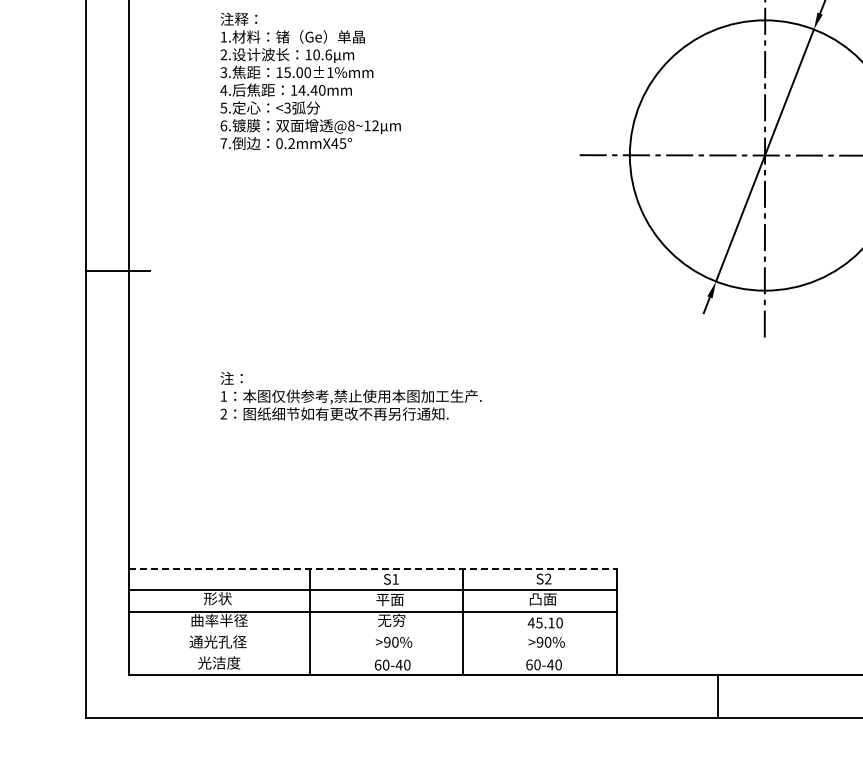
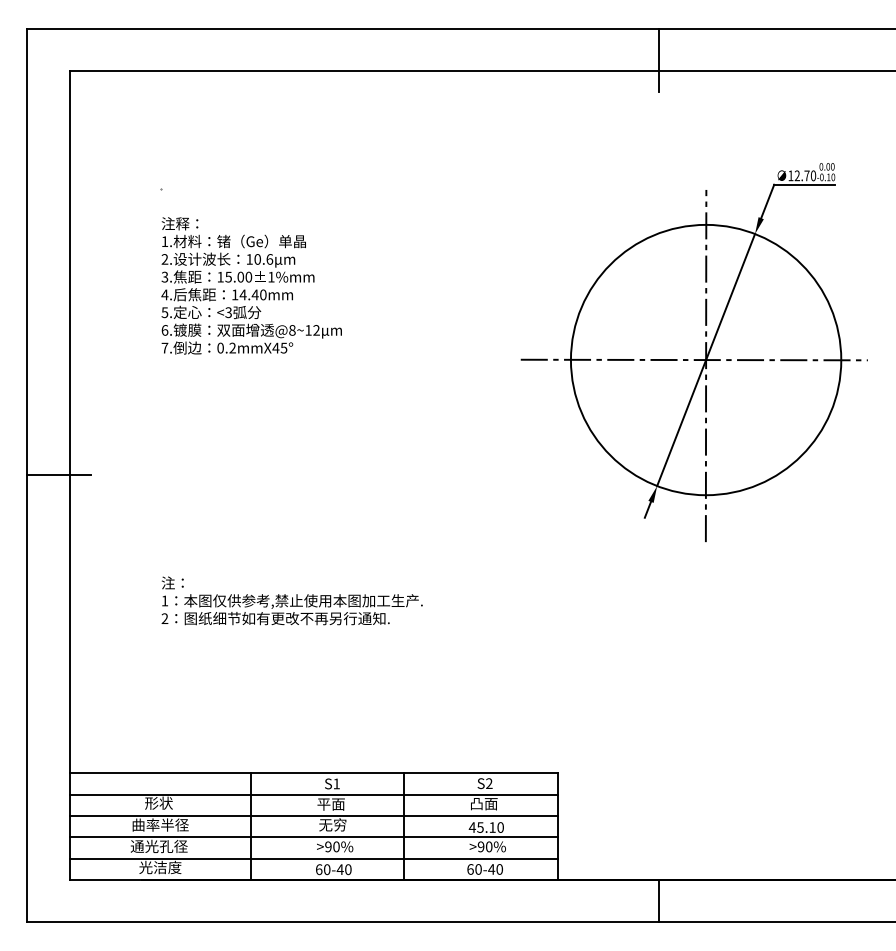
line: (373, 568) -> (314, 773), dashed -> solid
line: (372, 632) -> (313, 837), added
line: (372, 653) -> (313, 858), added

